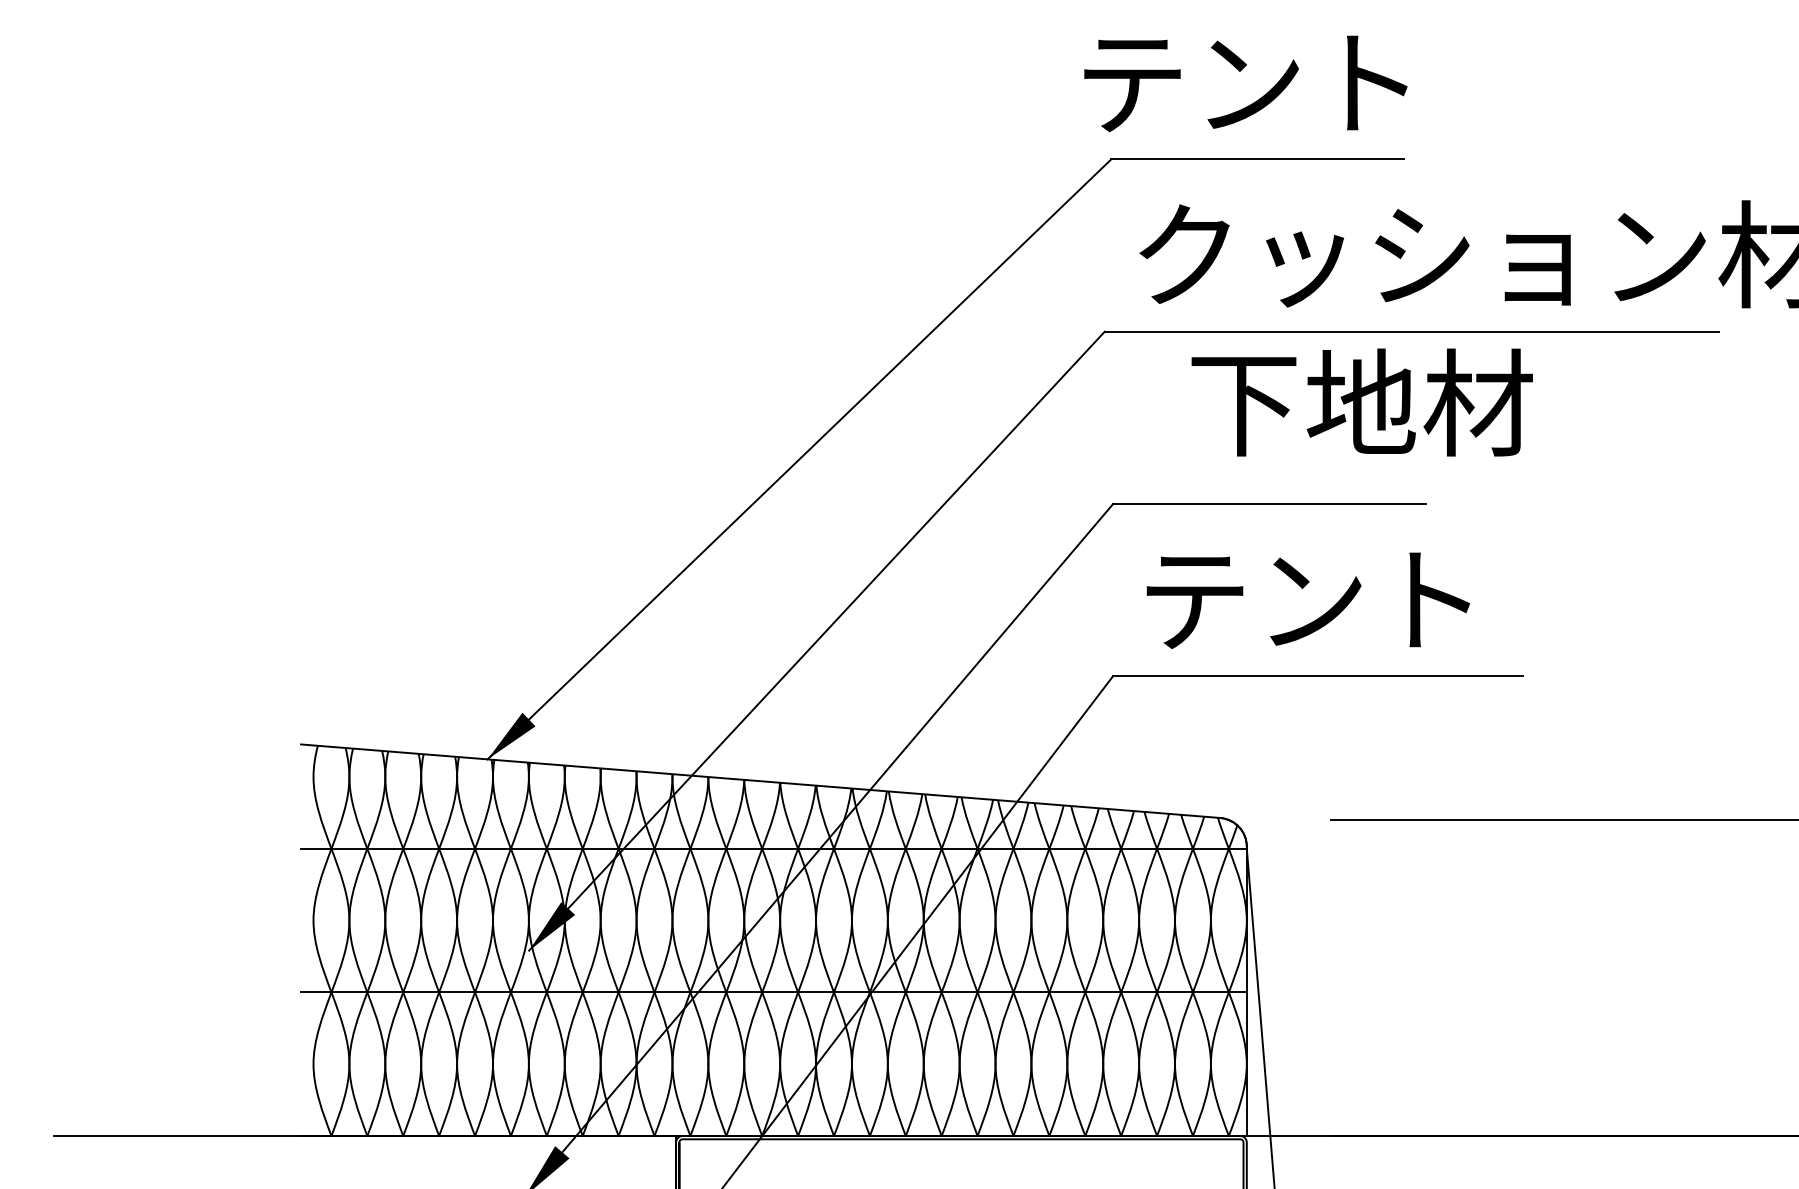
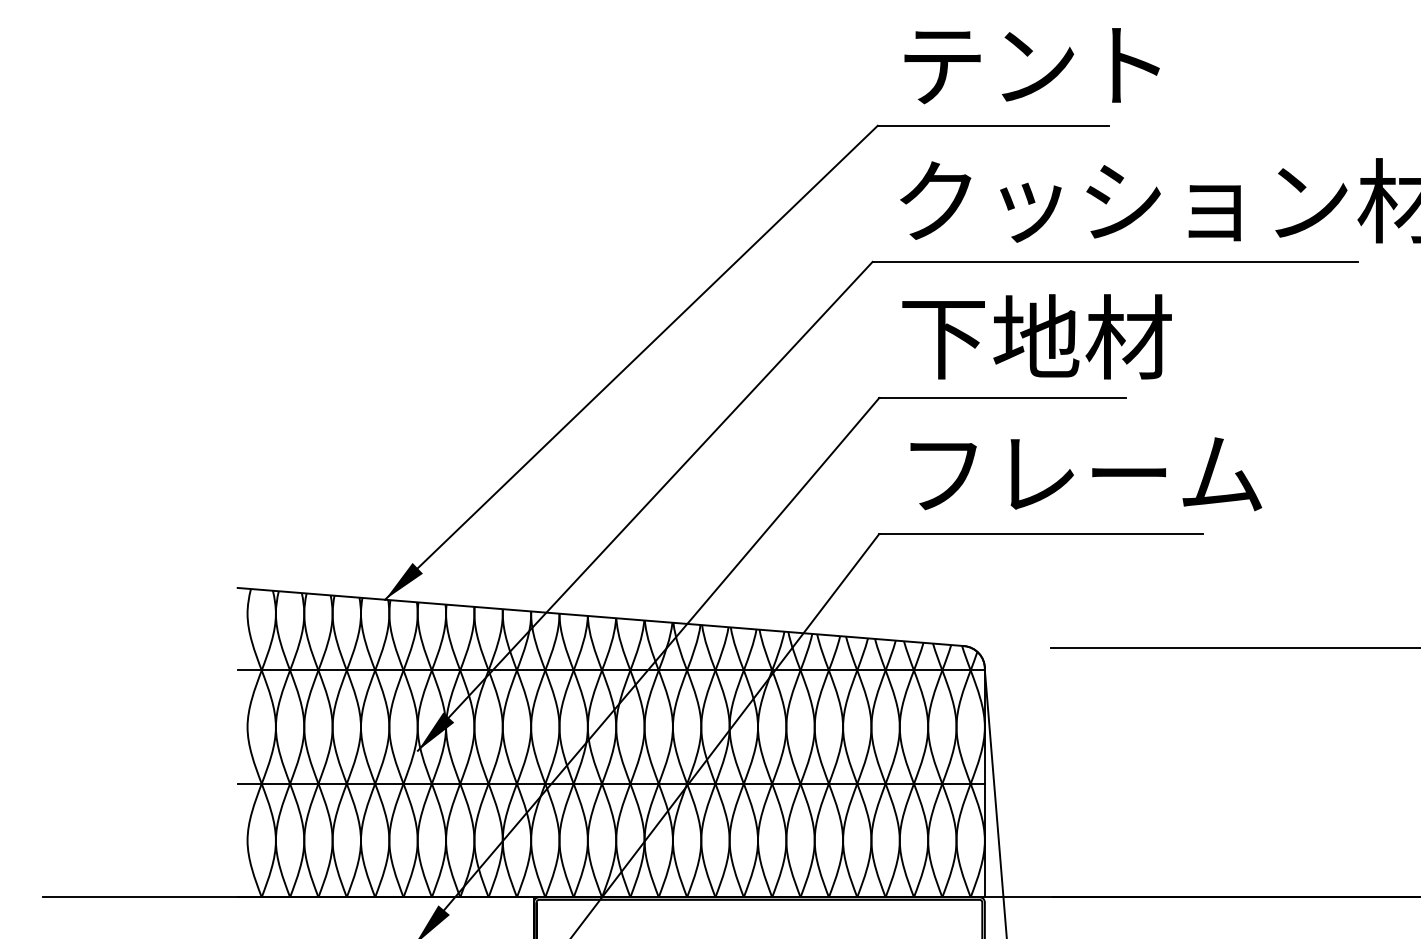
text: (1245, 84) -> (1031, 66), moved
text: (1361, 402) -> (1036, 336), moved
text: (1372, 600) -> (1084, 474), テント -> フレーム

